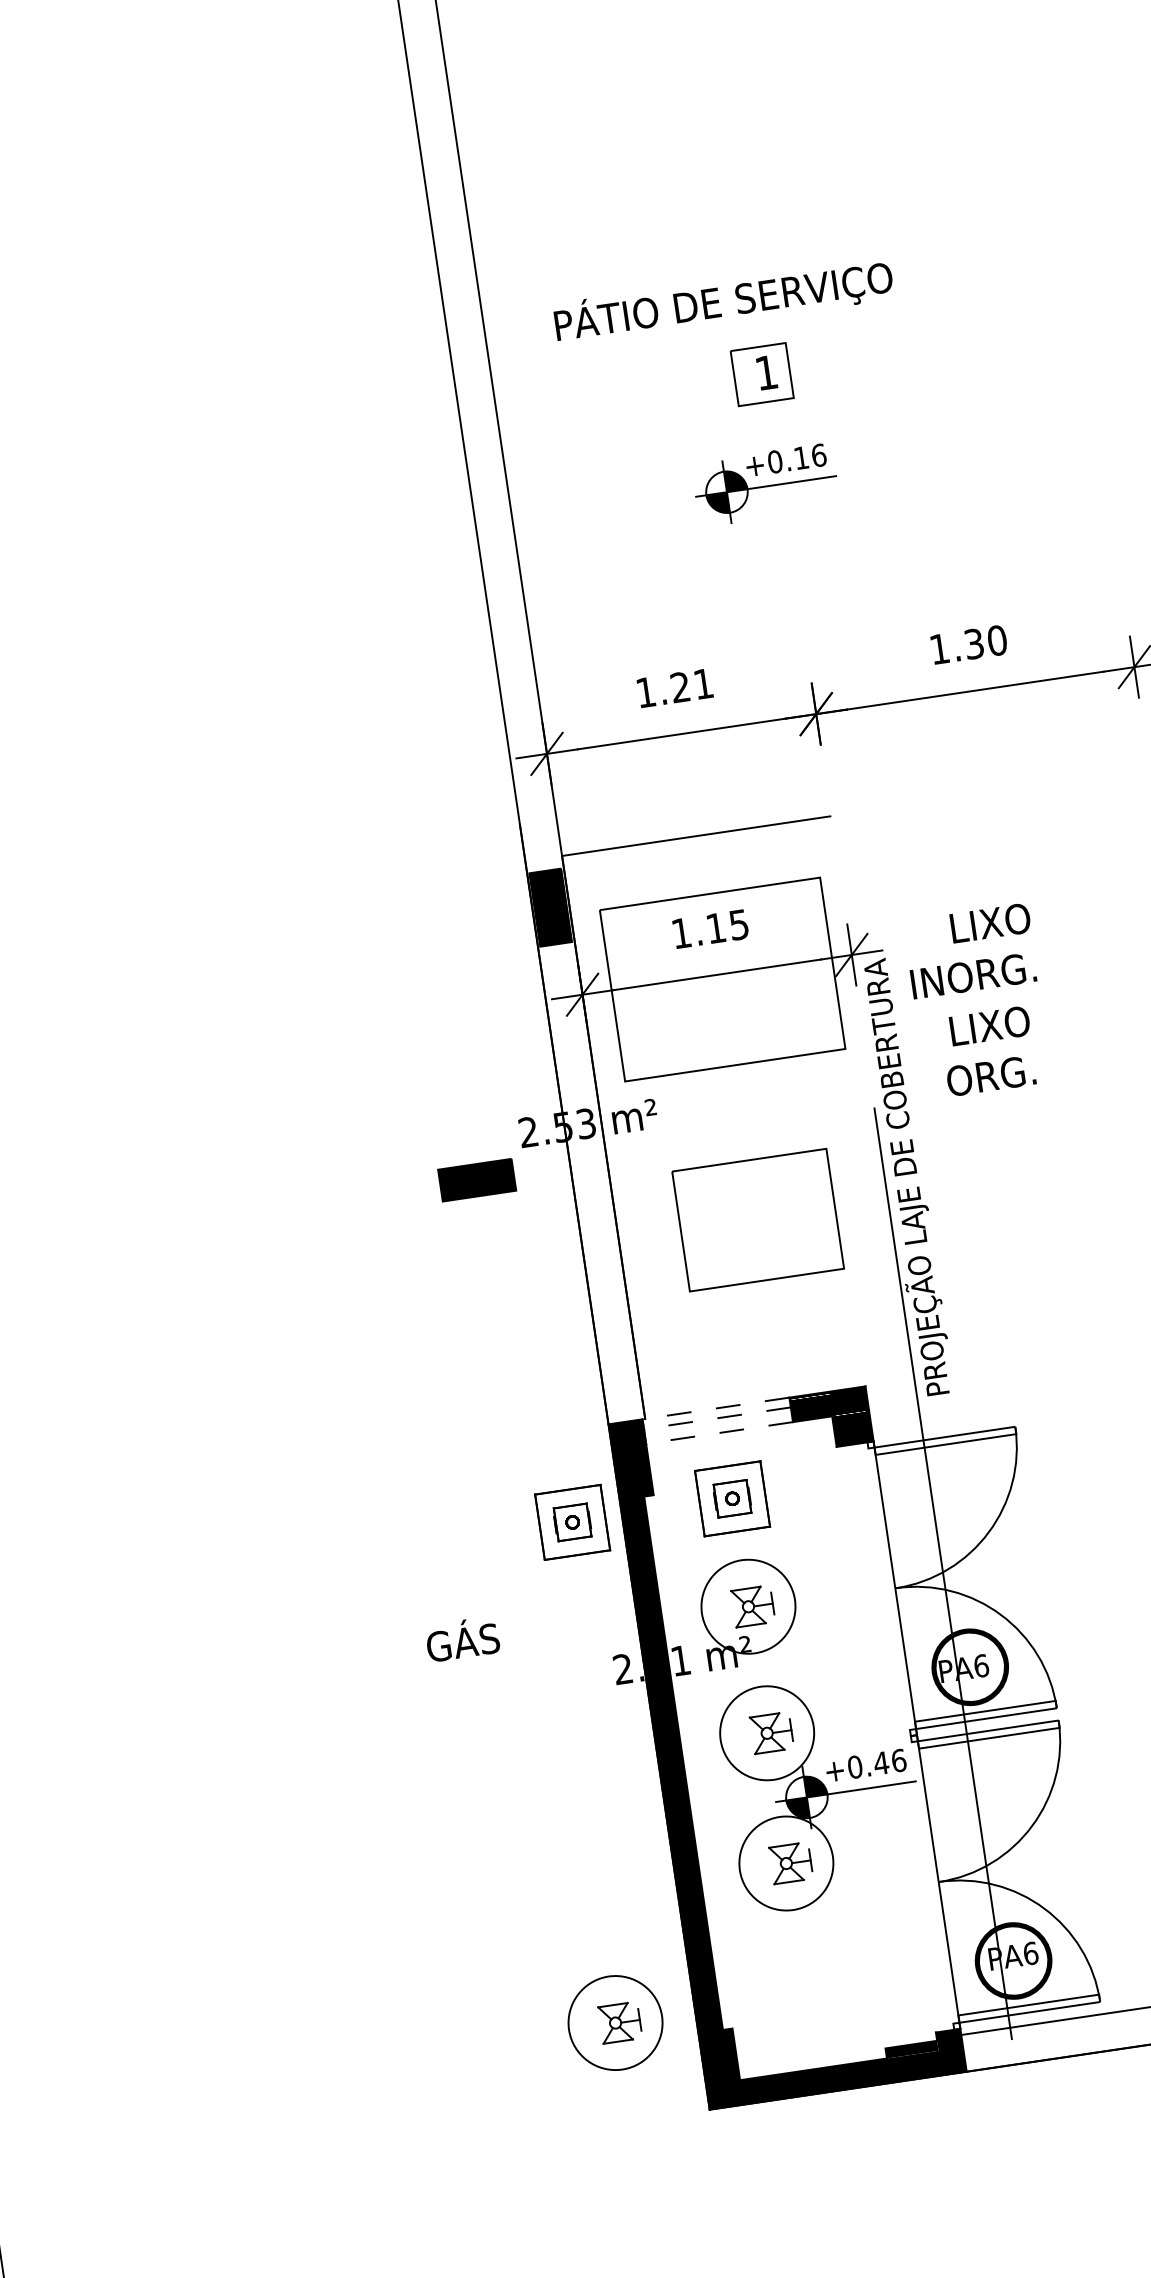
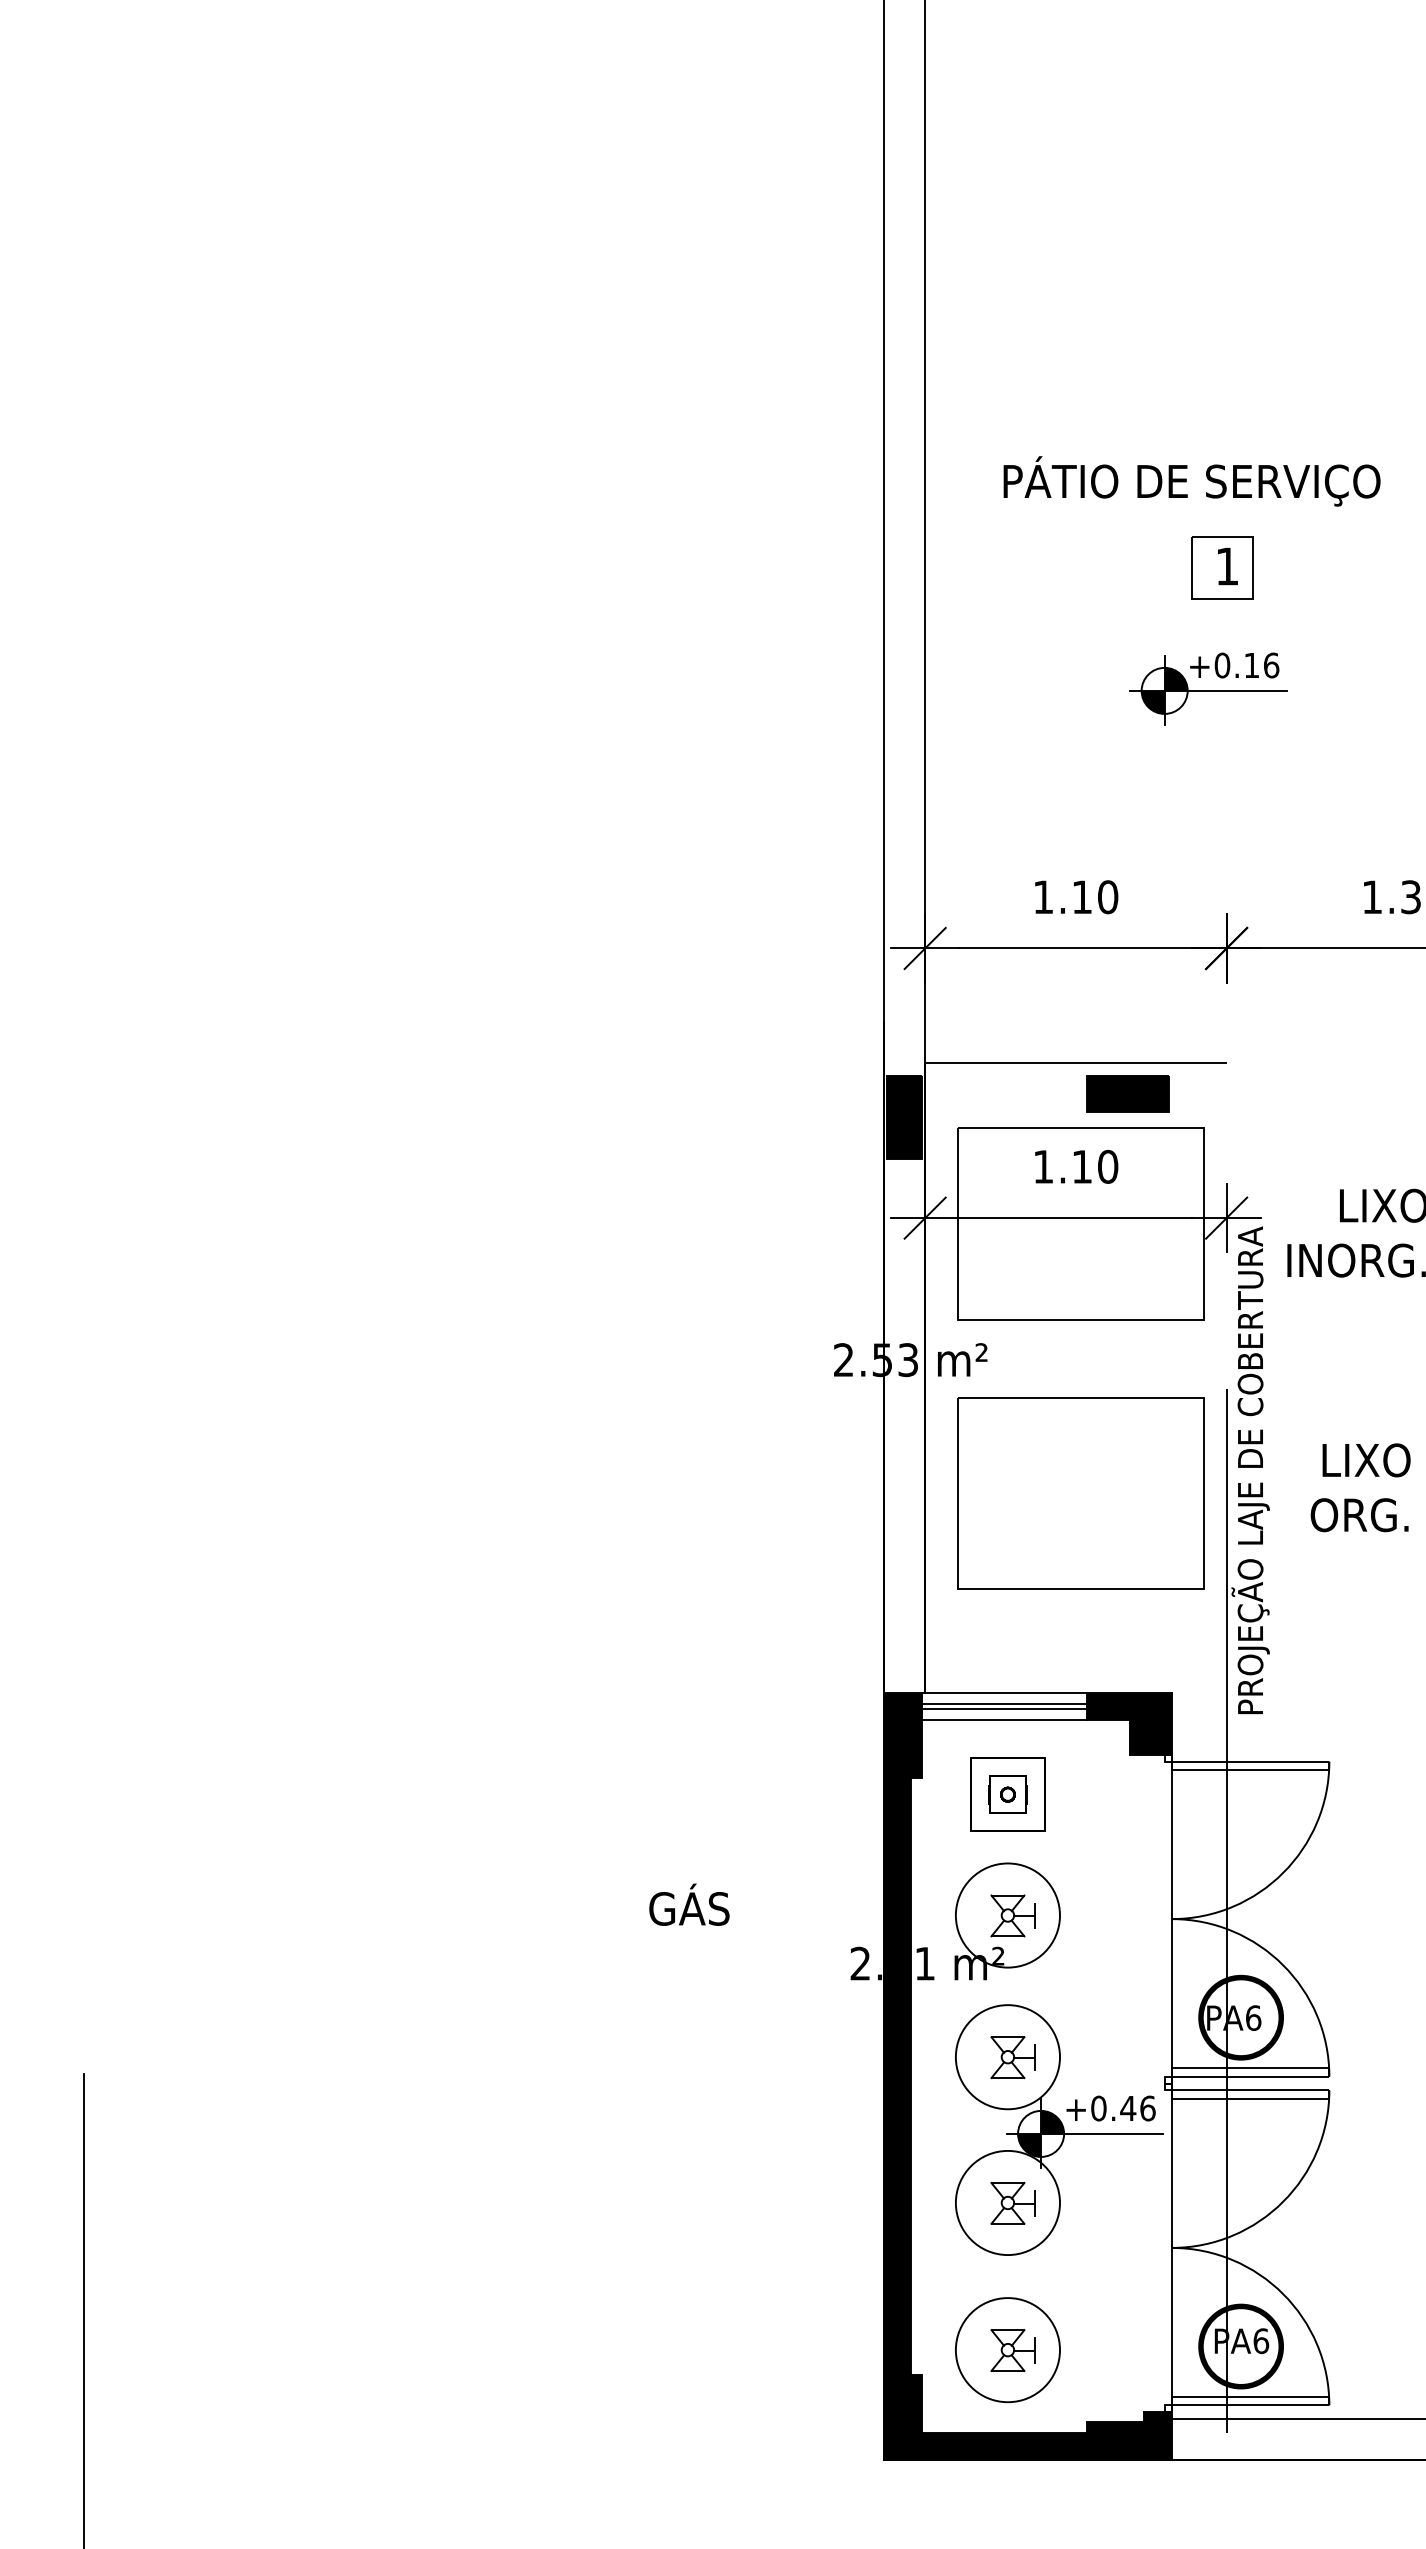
text: (692, 685) -> (1095, 897), 1.21 -> 1.10
text: (739, 924) -> (1108, 1166), 1.15 -> 1.10
text: (988, 1051) -> (1360, 1487), moved
part: (476, 1179) -> (1127, 1093), moved
part: (757, 1220) -> (1080, 1493), size x1.43
line: (715, 1409) -> (1003, 1693), dashed -> solid
line: (716, 1417) -> (1003, 1703), dashed -> solid
line: (718, 1423) -> (1004, 1709), added
line: (718, 1433) -> (1003, 1720), dashed -> solid
part: (572, 1522) -> (828, 1794), removed
part: (615, 2023) -> (1007, 2350), moved

